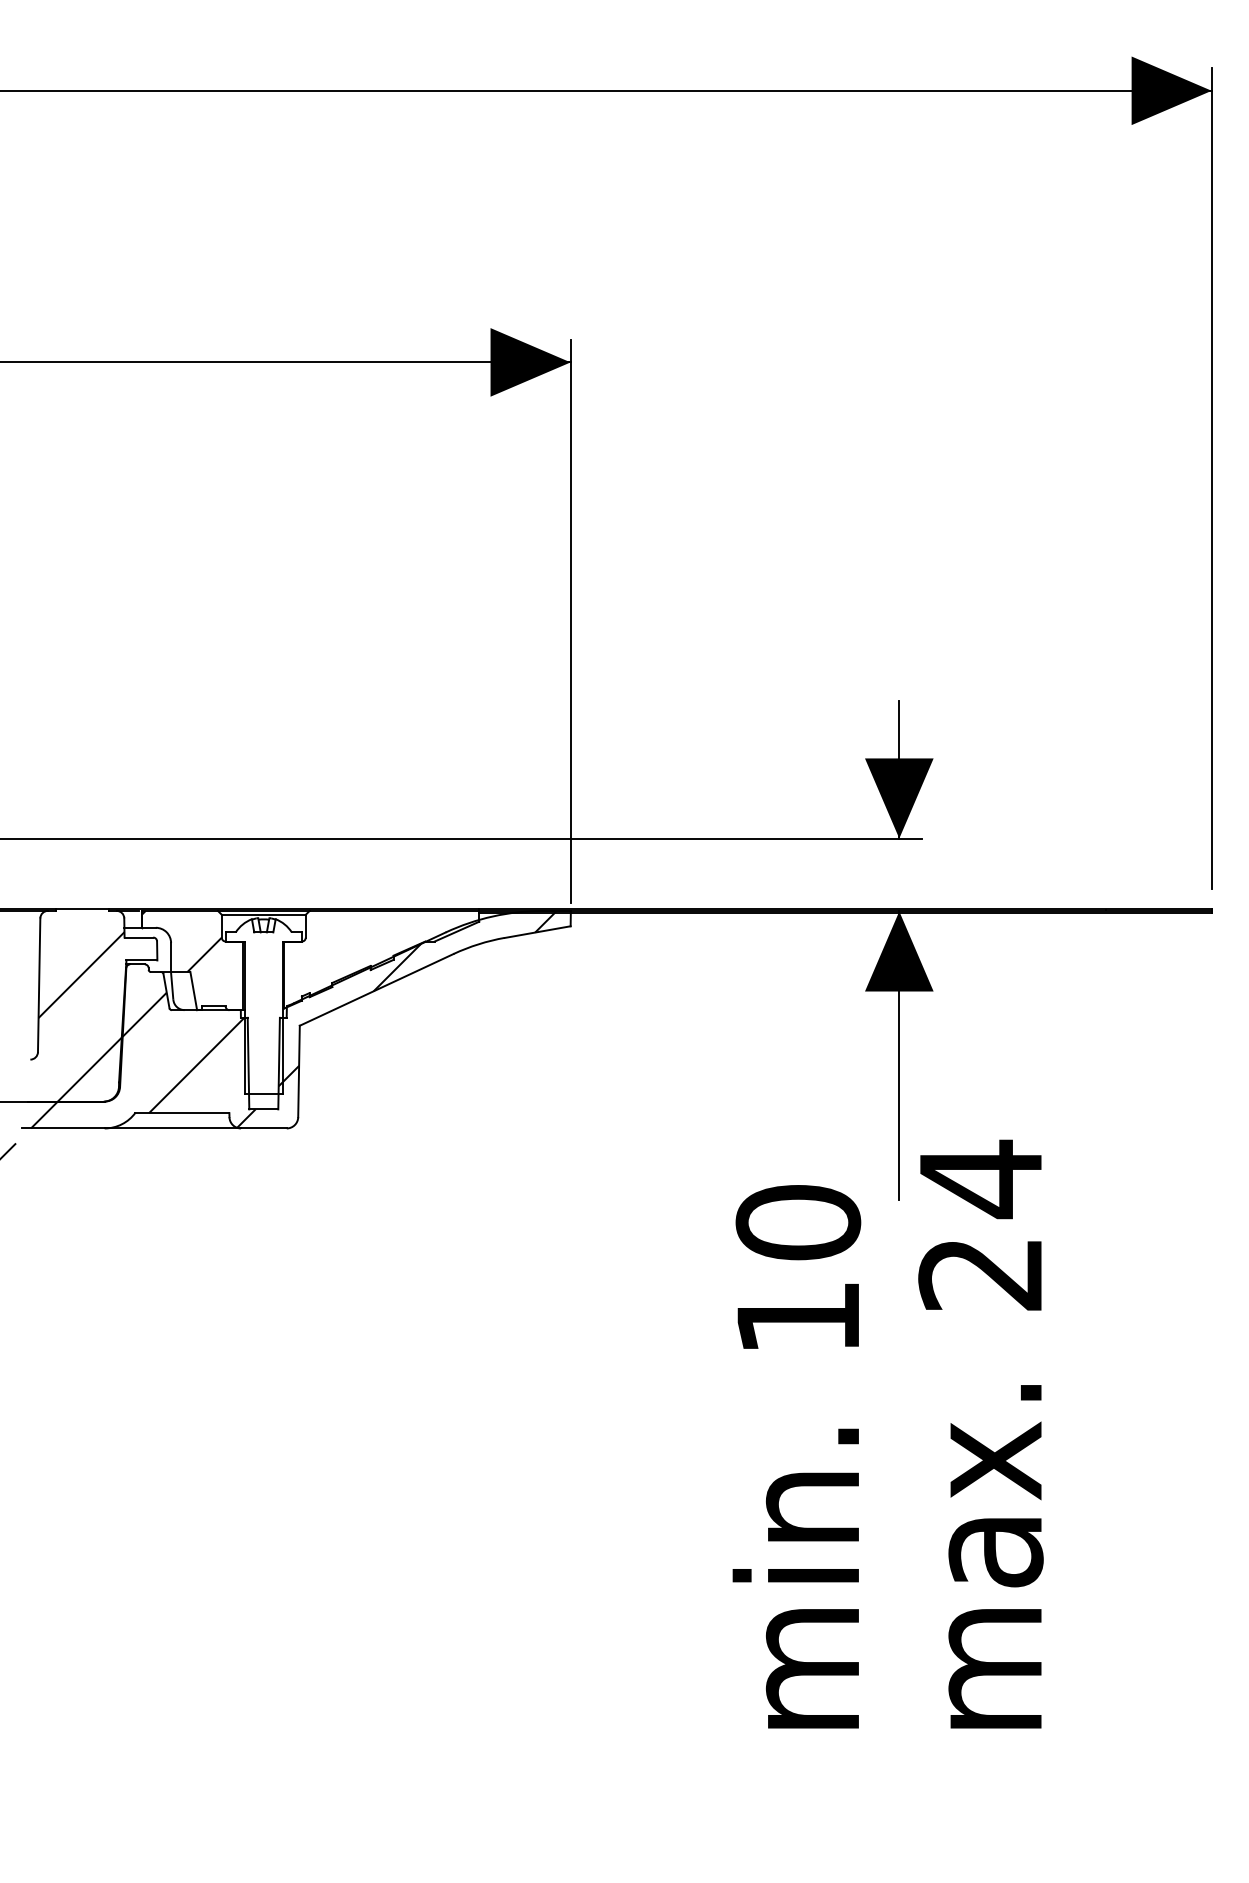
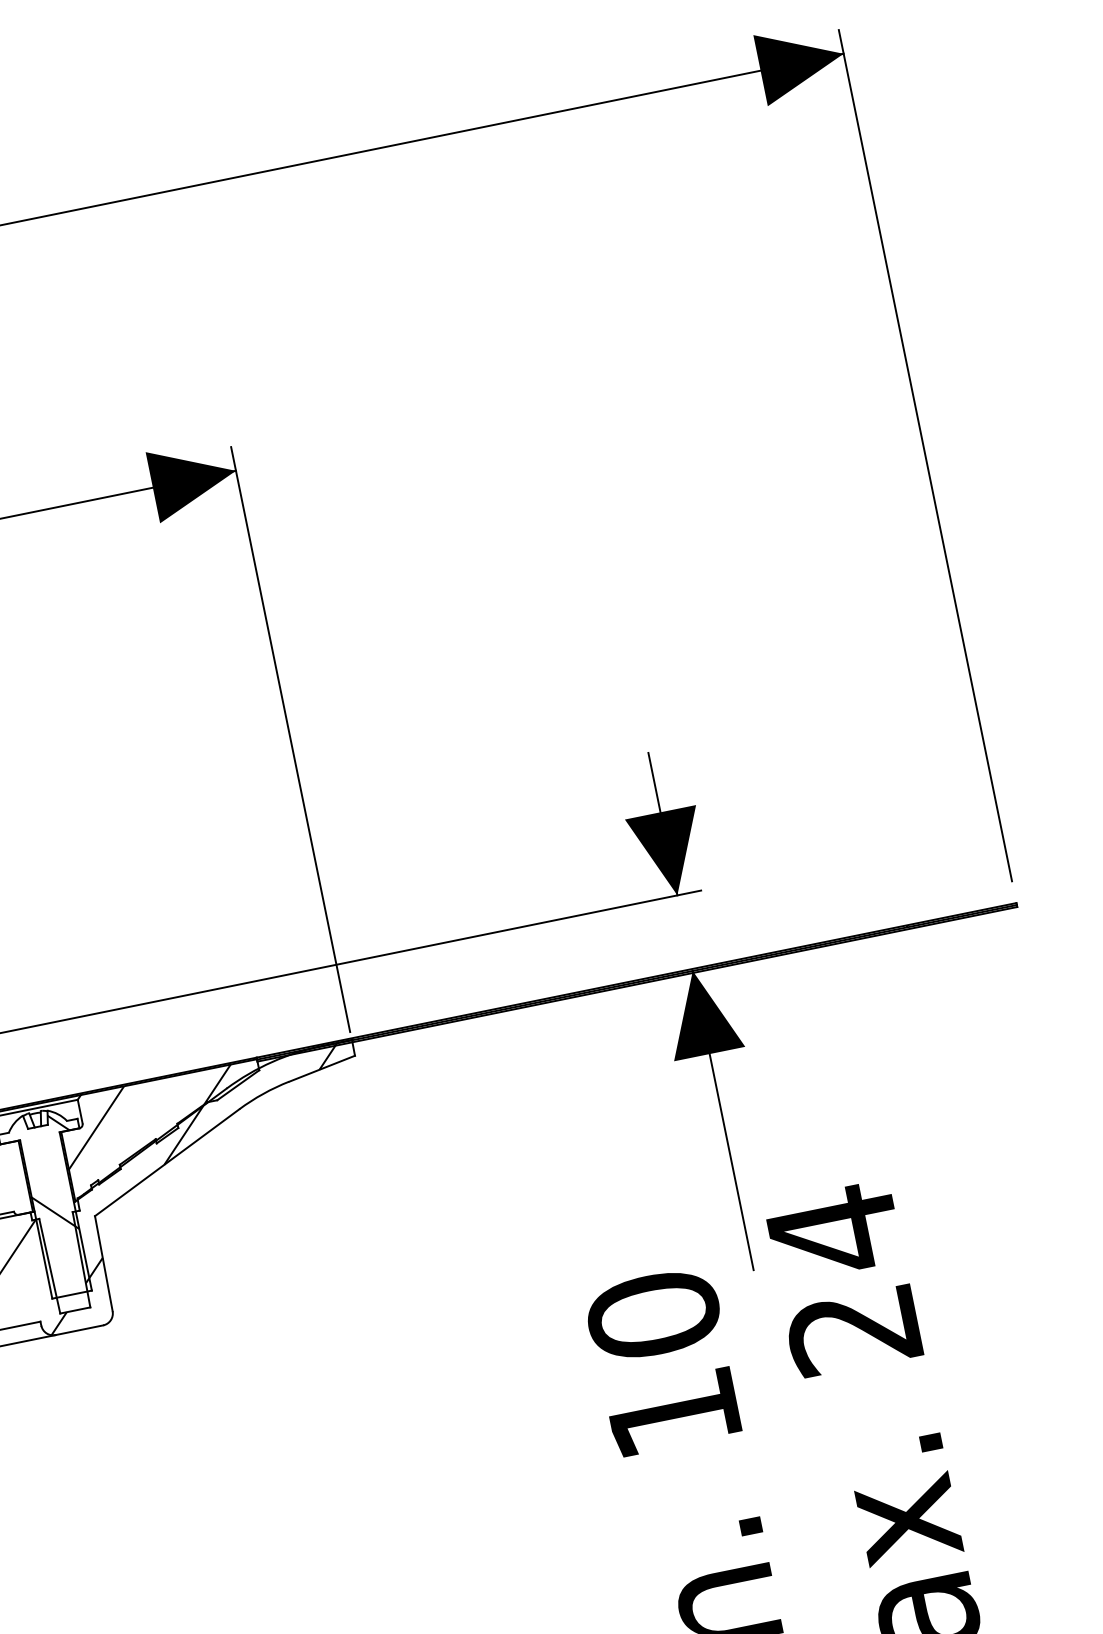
hatch: (368, 944) -> (149, 1117), added
hatch: (268, 978) -> (52, 1173), added

